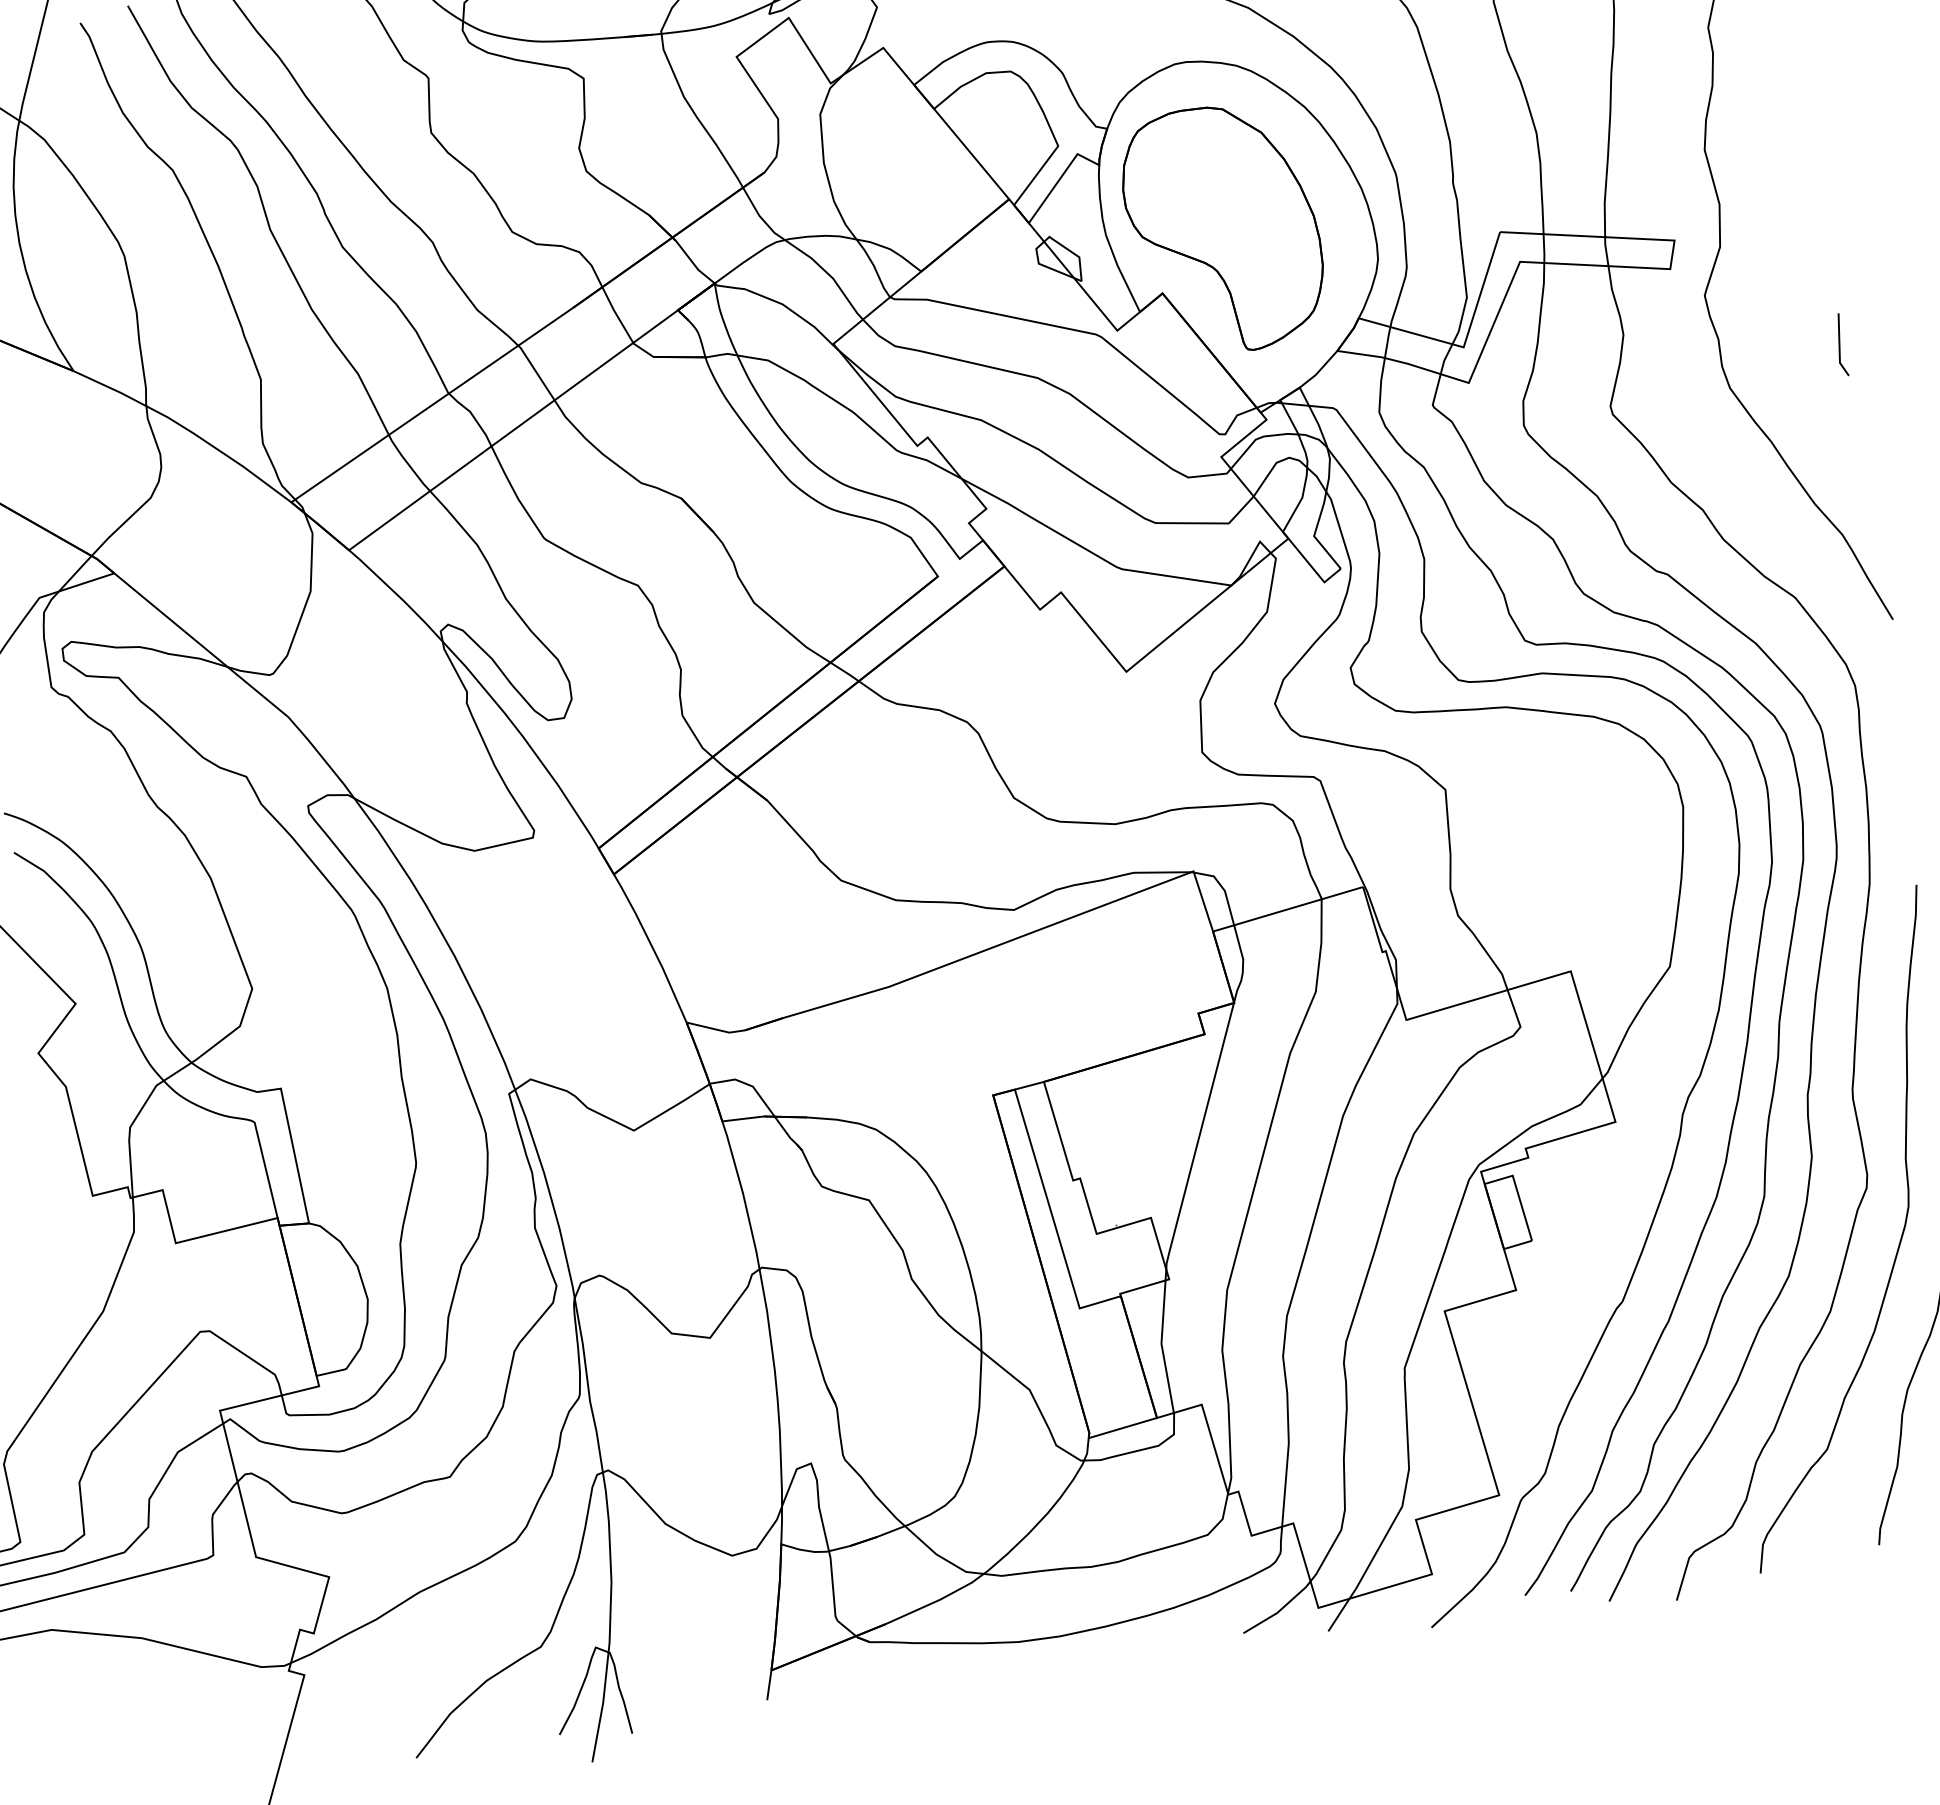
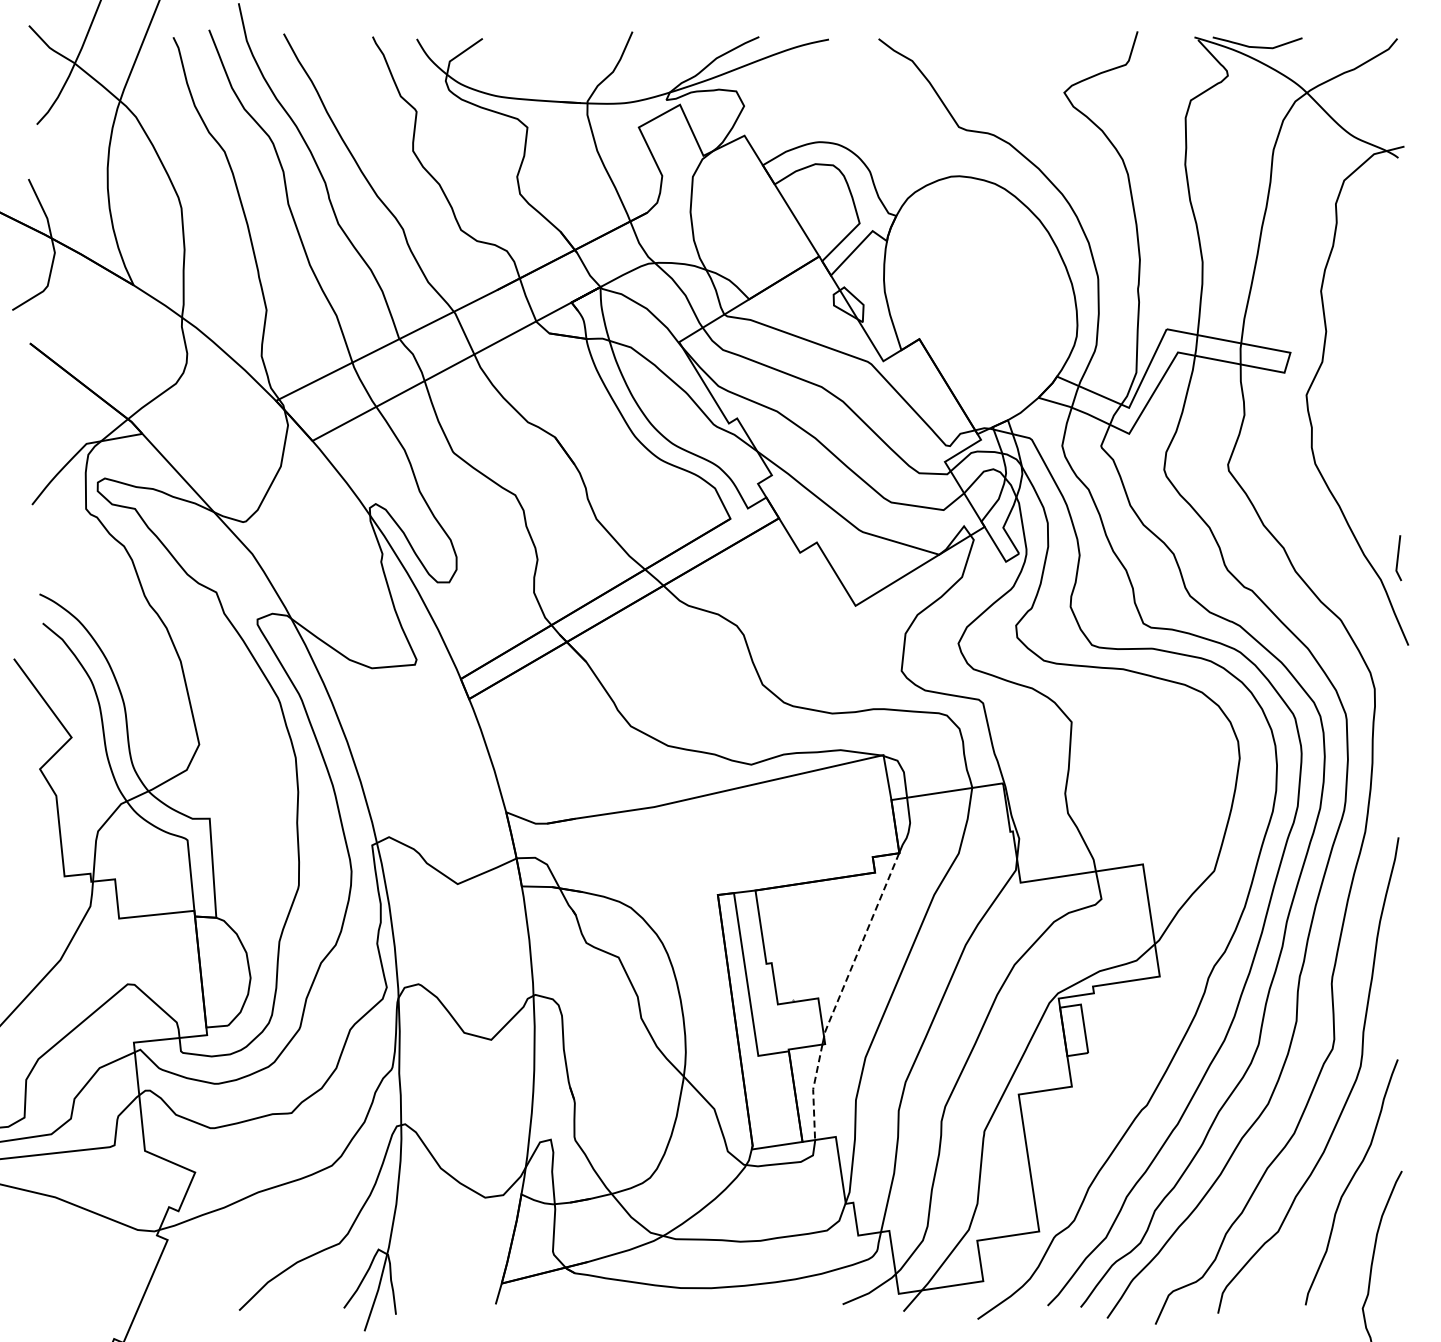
part: (1223, 229) -> (969, 299), removed
line: (1840, 345) -> (1398, 558), moved
line: (1199, 1139) -> (860, 947), solid -> dashed
line: (1162, 1346) -> (813, 1091), solid -> dashed

